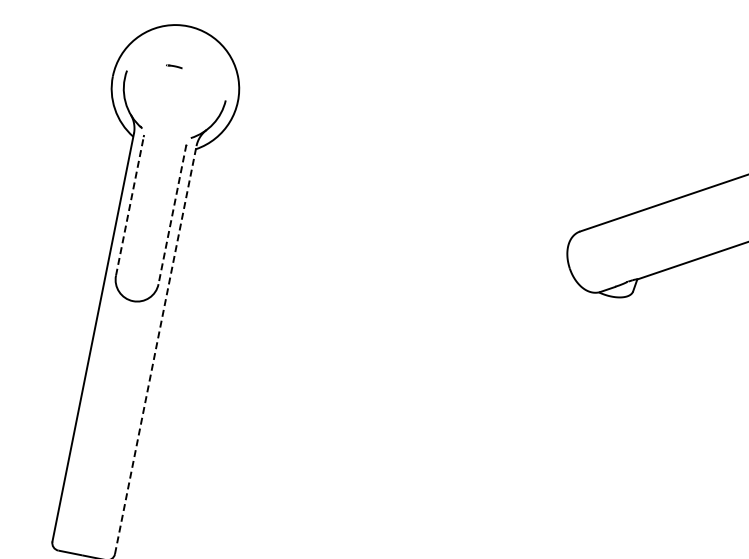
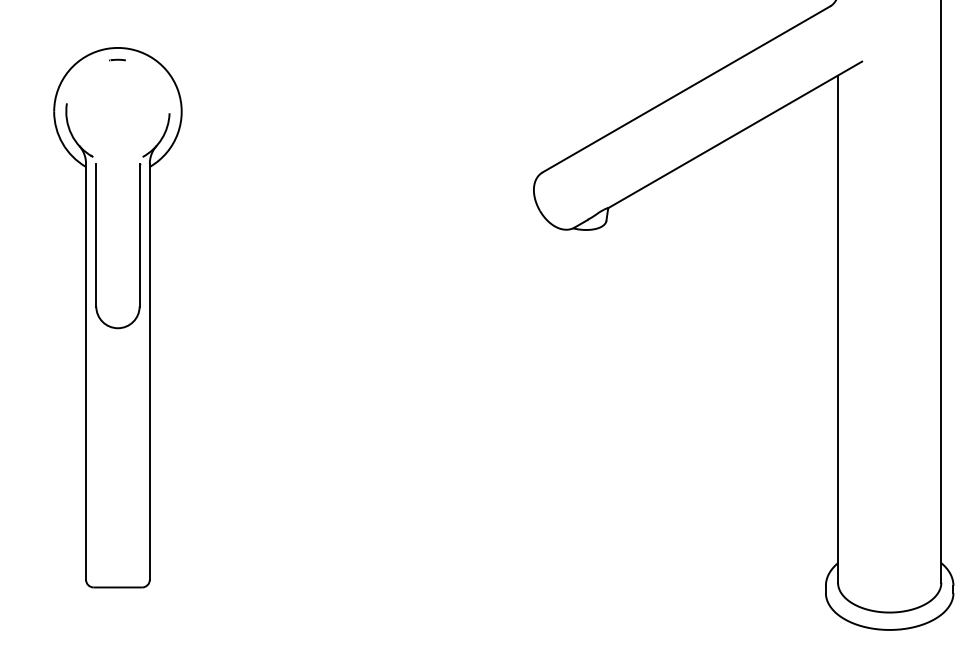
line: (174, 65) -> (117, 59), moved
line: (130, 205) -> (96, 234), dashed -> solid
line: (172, 214) -> (139, 235), dashed -> solid
line: (155, 349) -> (149, 371), dashed -> solid

